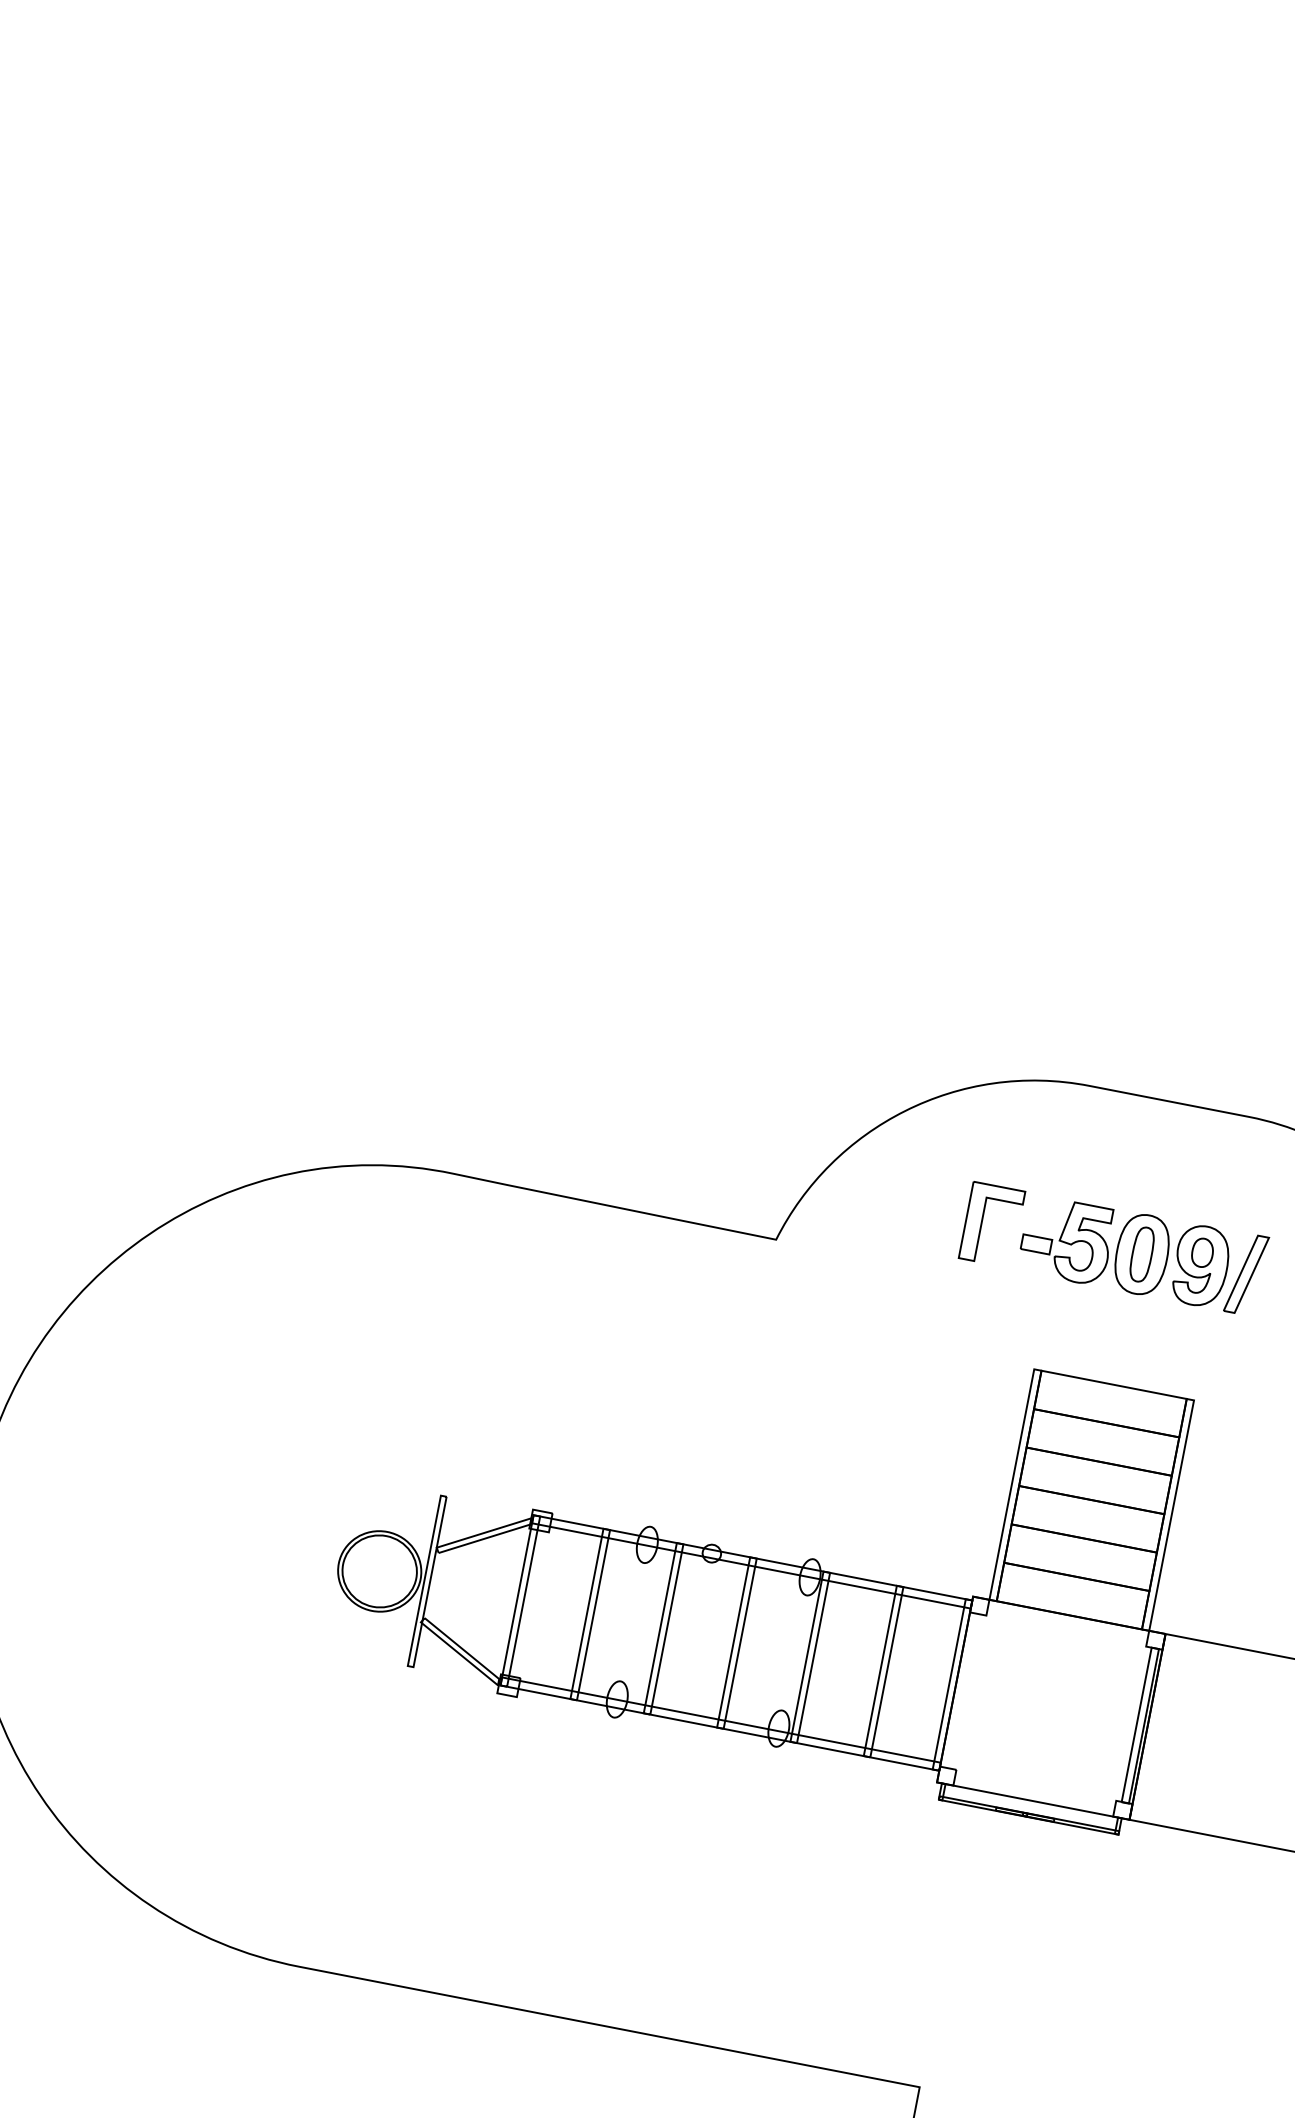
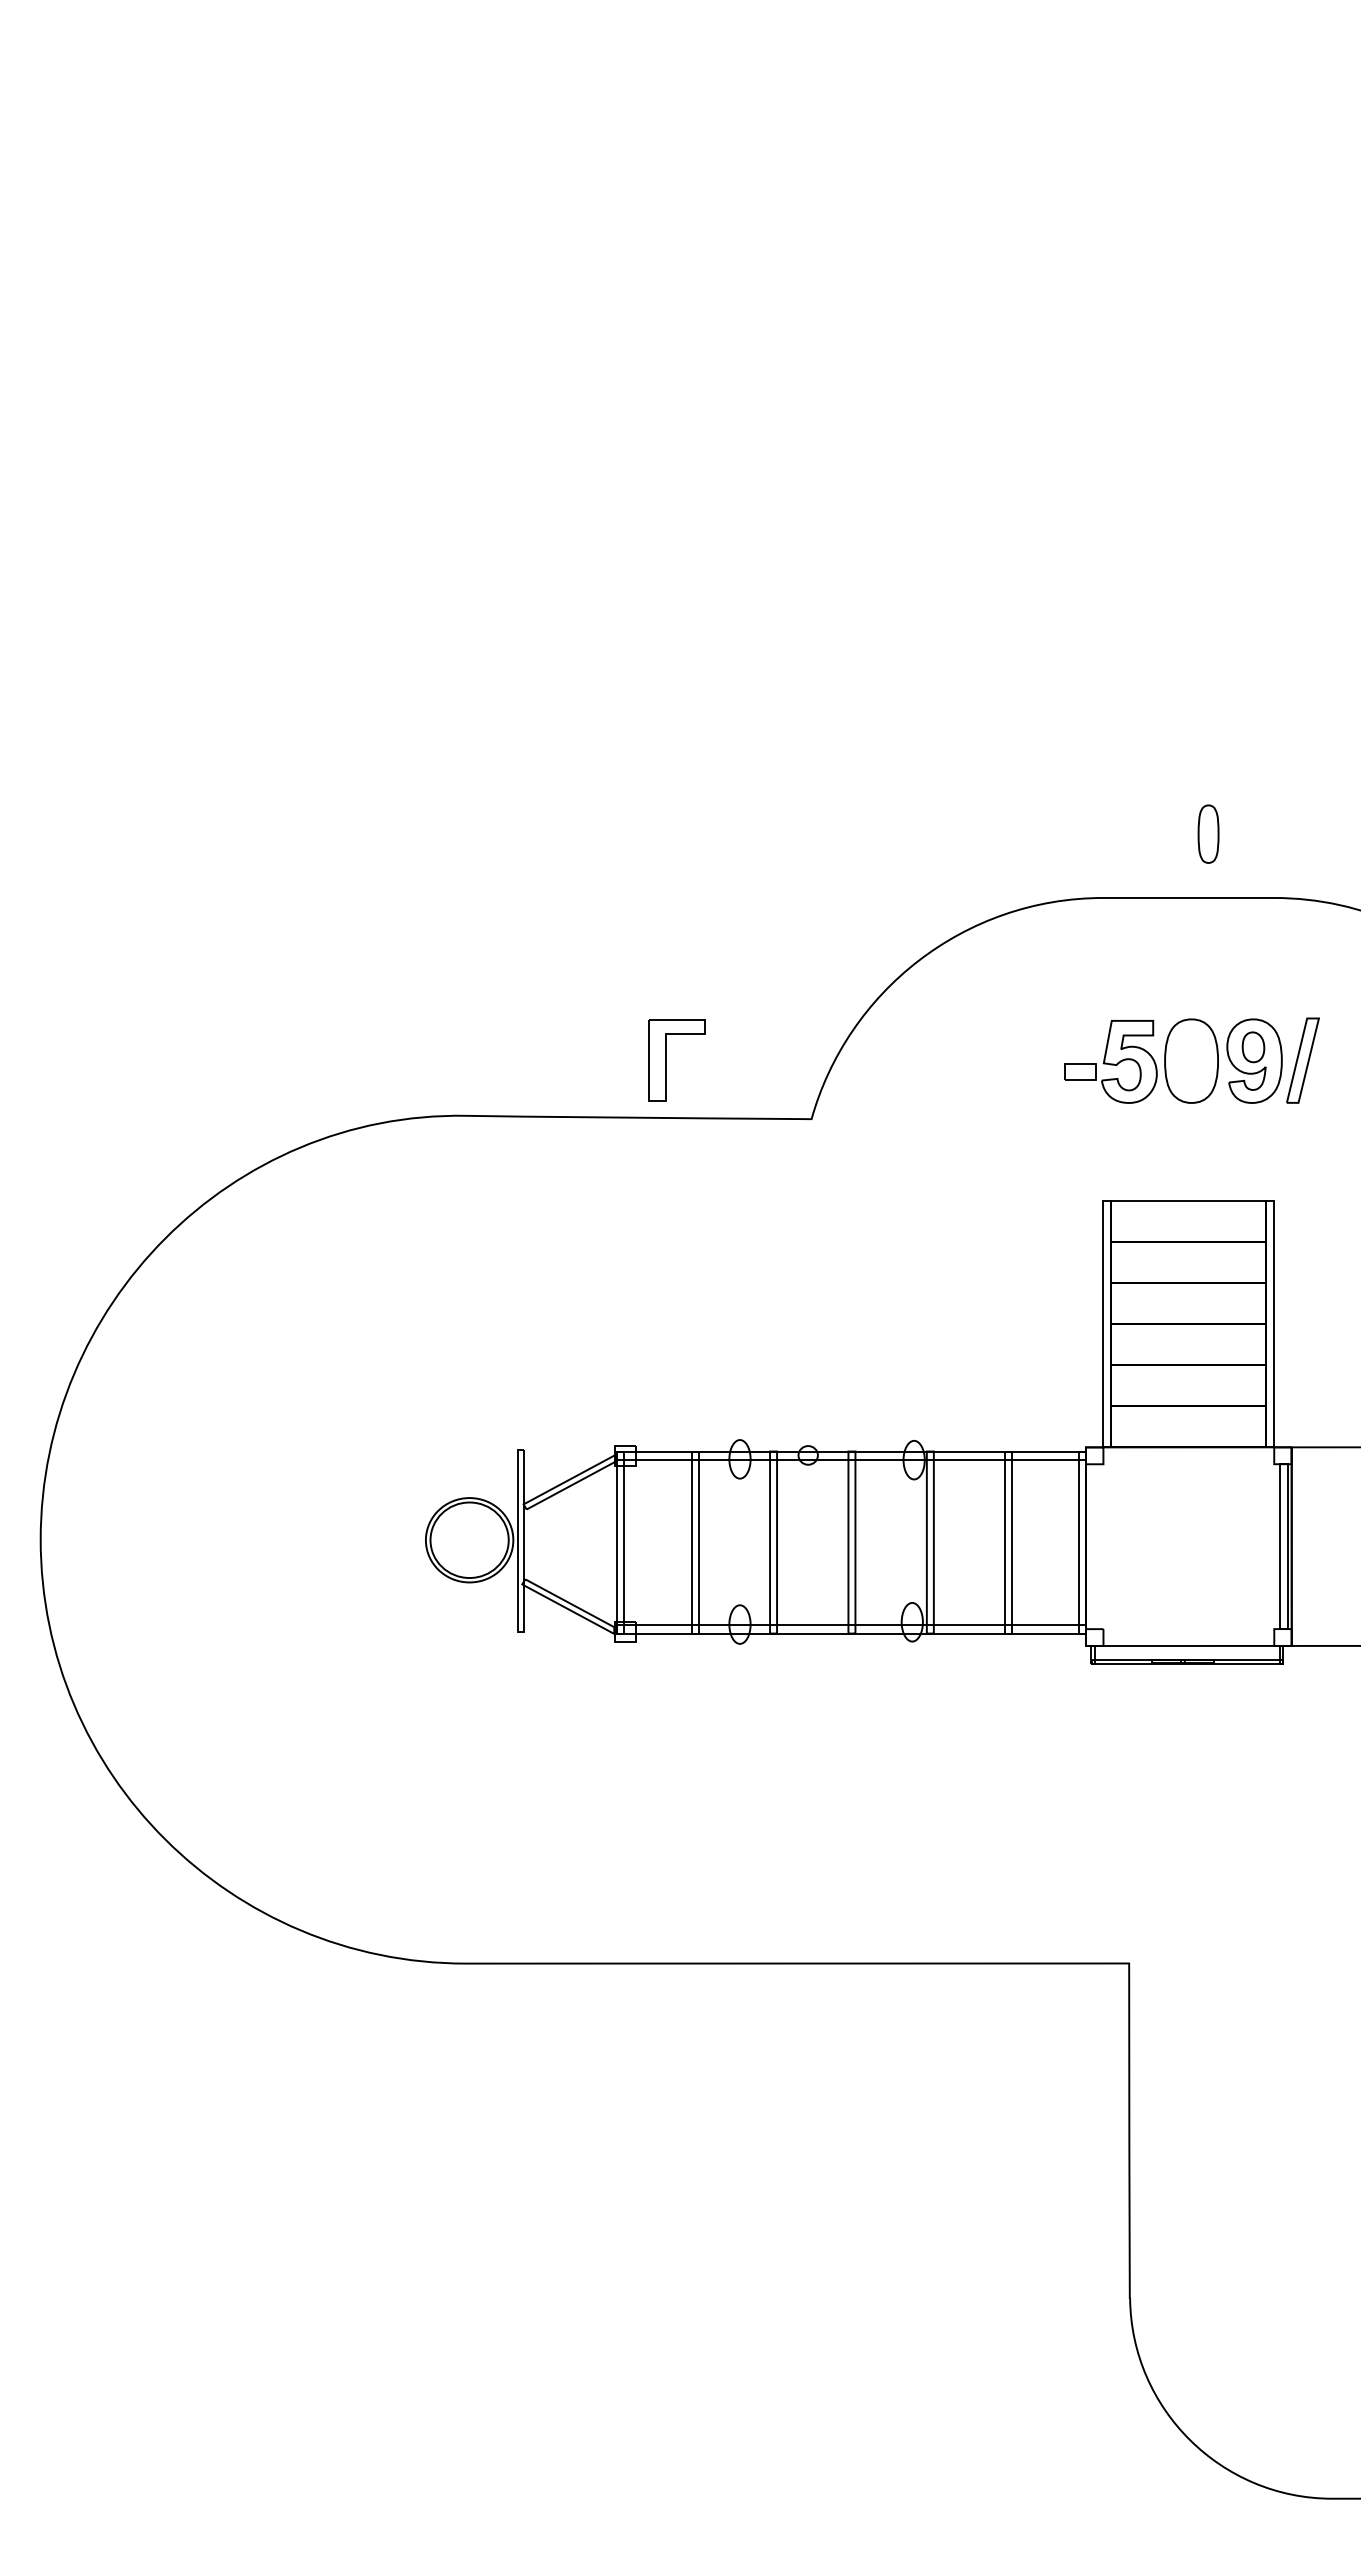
part: (982, 1222) -> (666, 1060), moved
part: (1142, 1253) -> (1208, 833), moved

